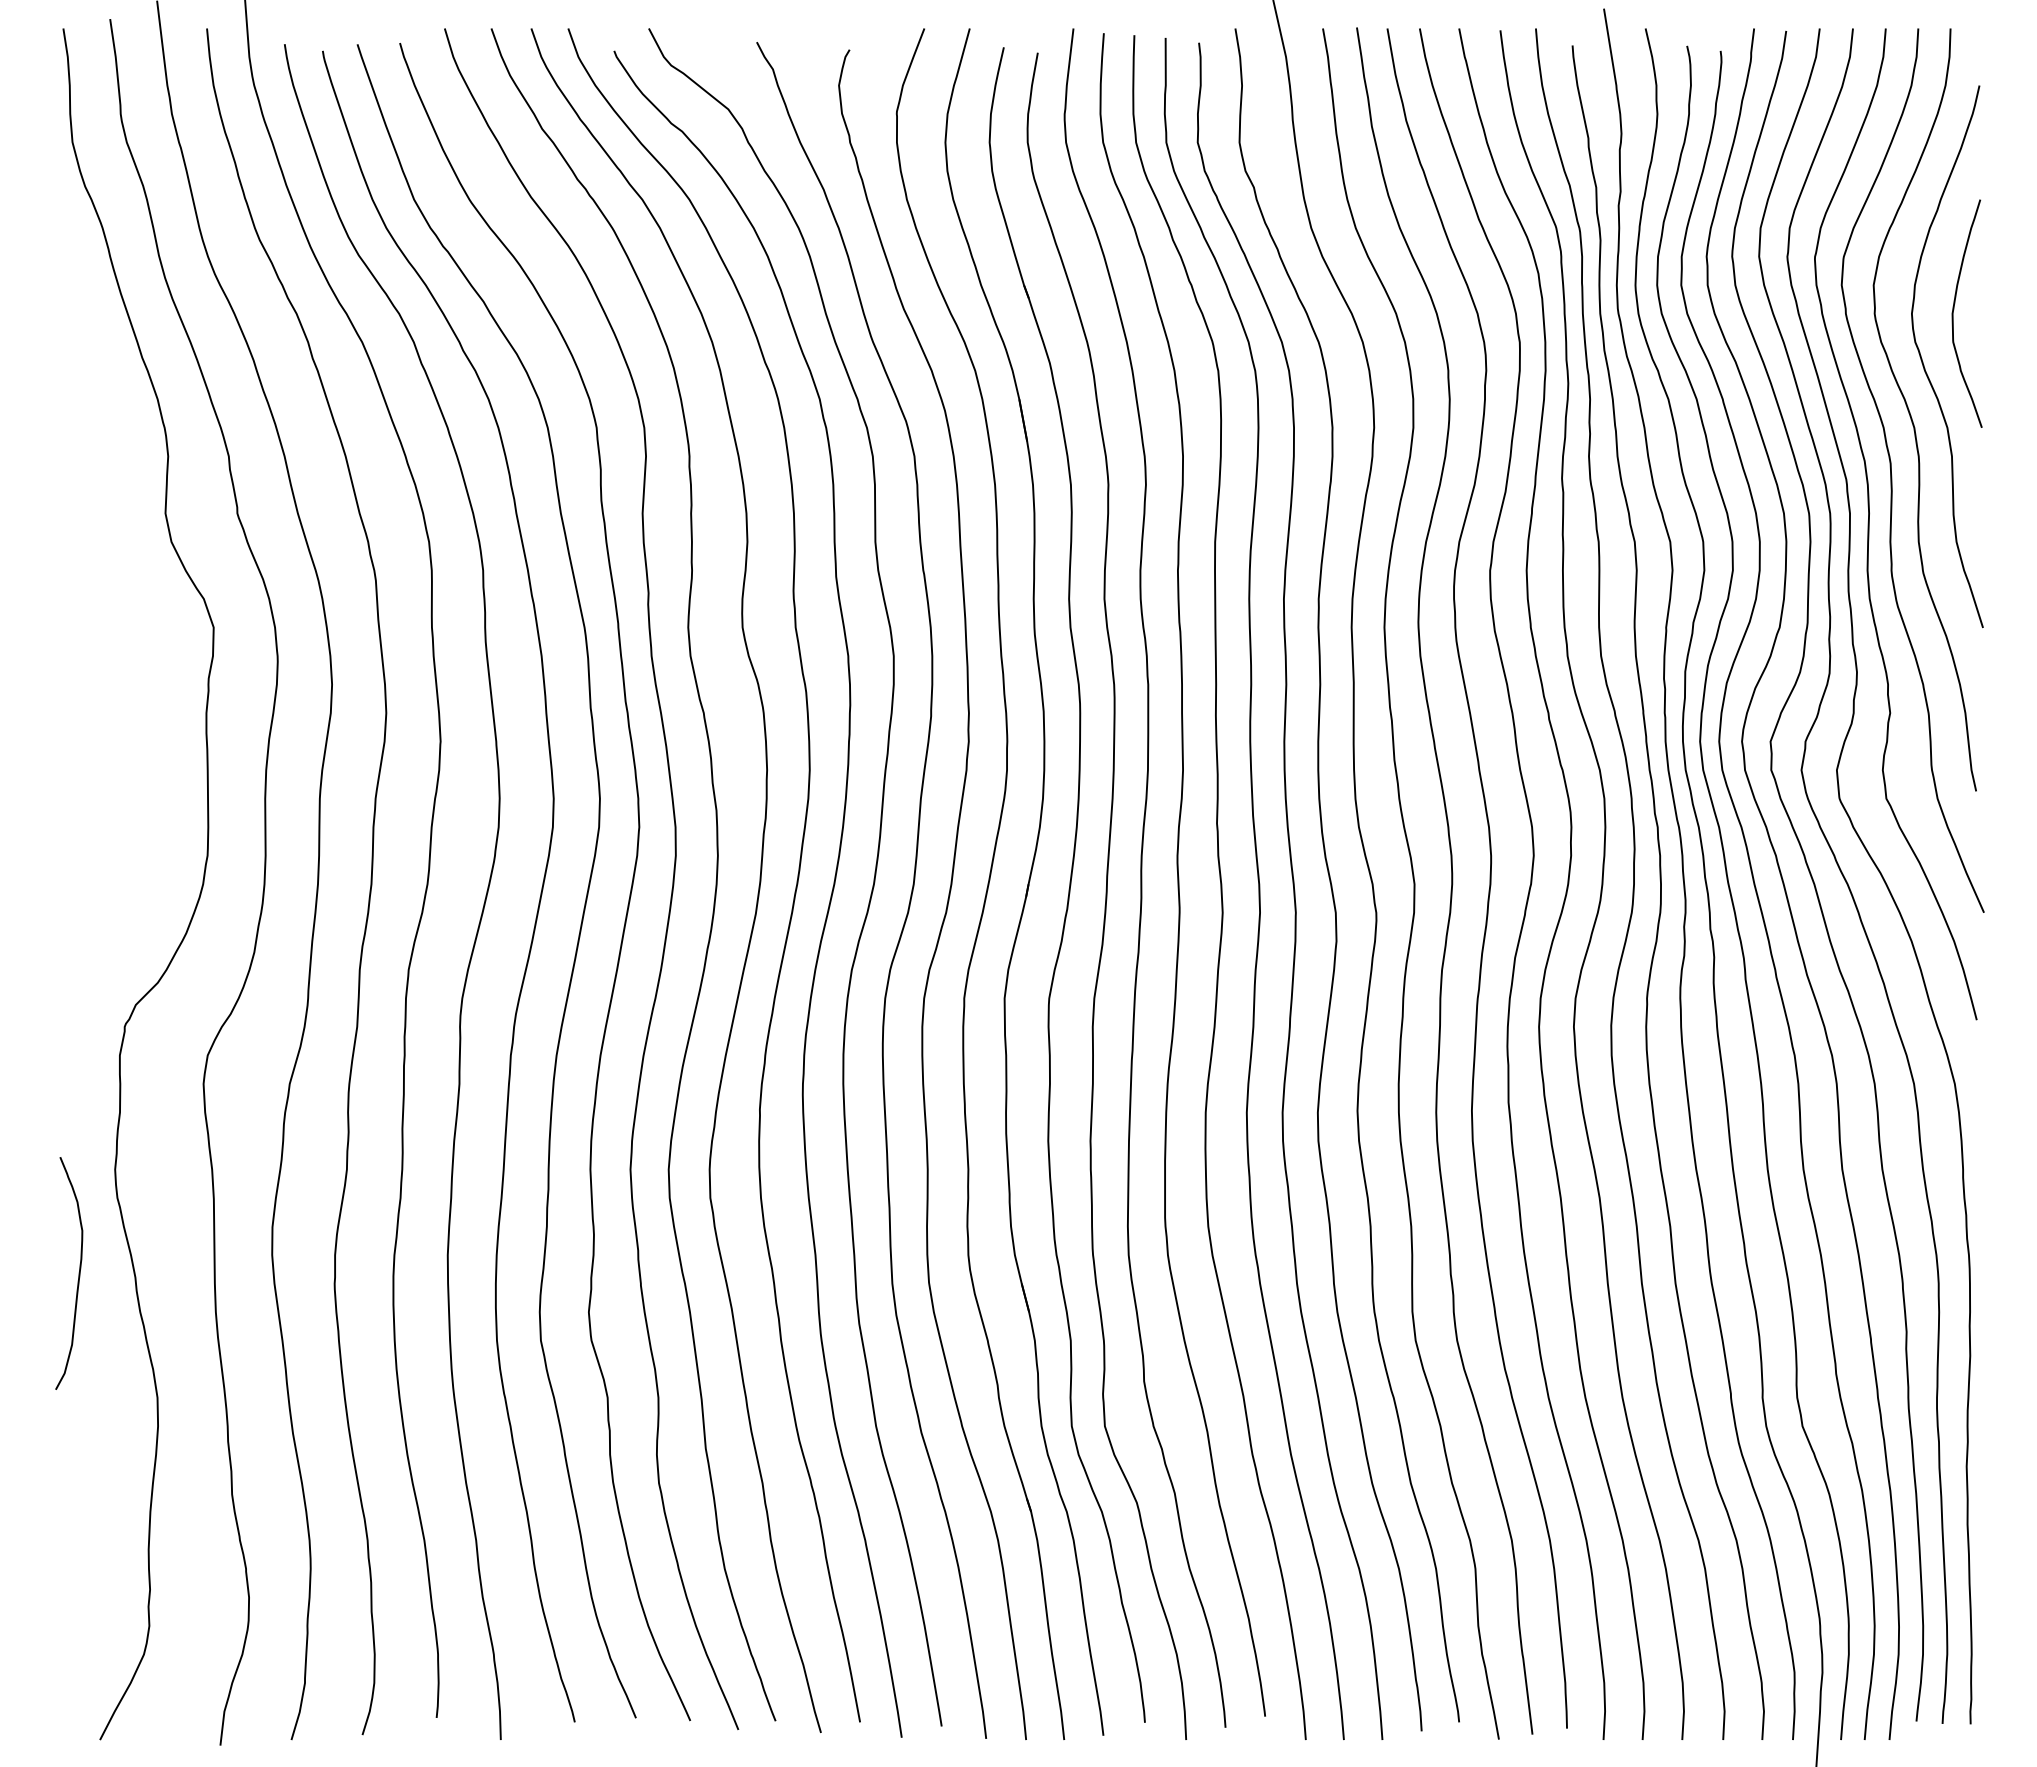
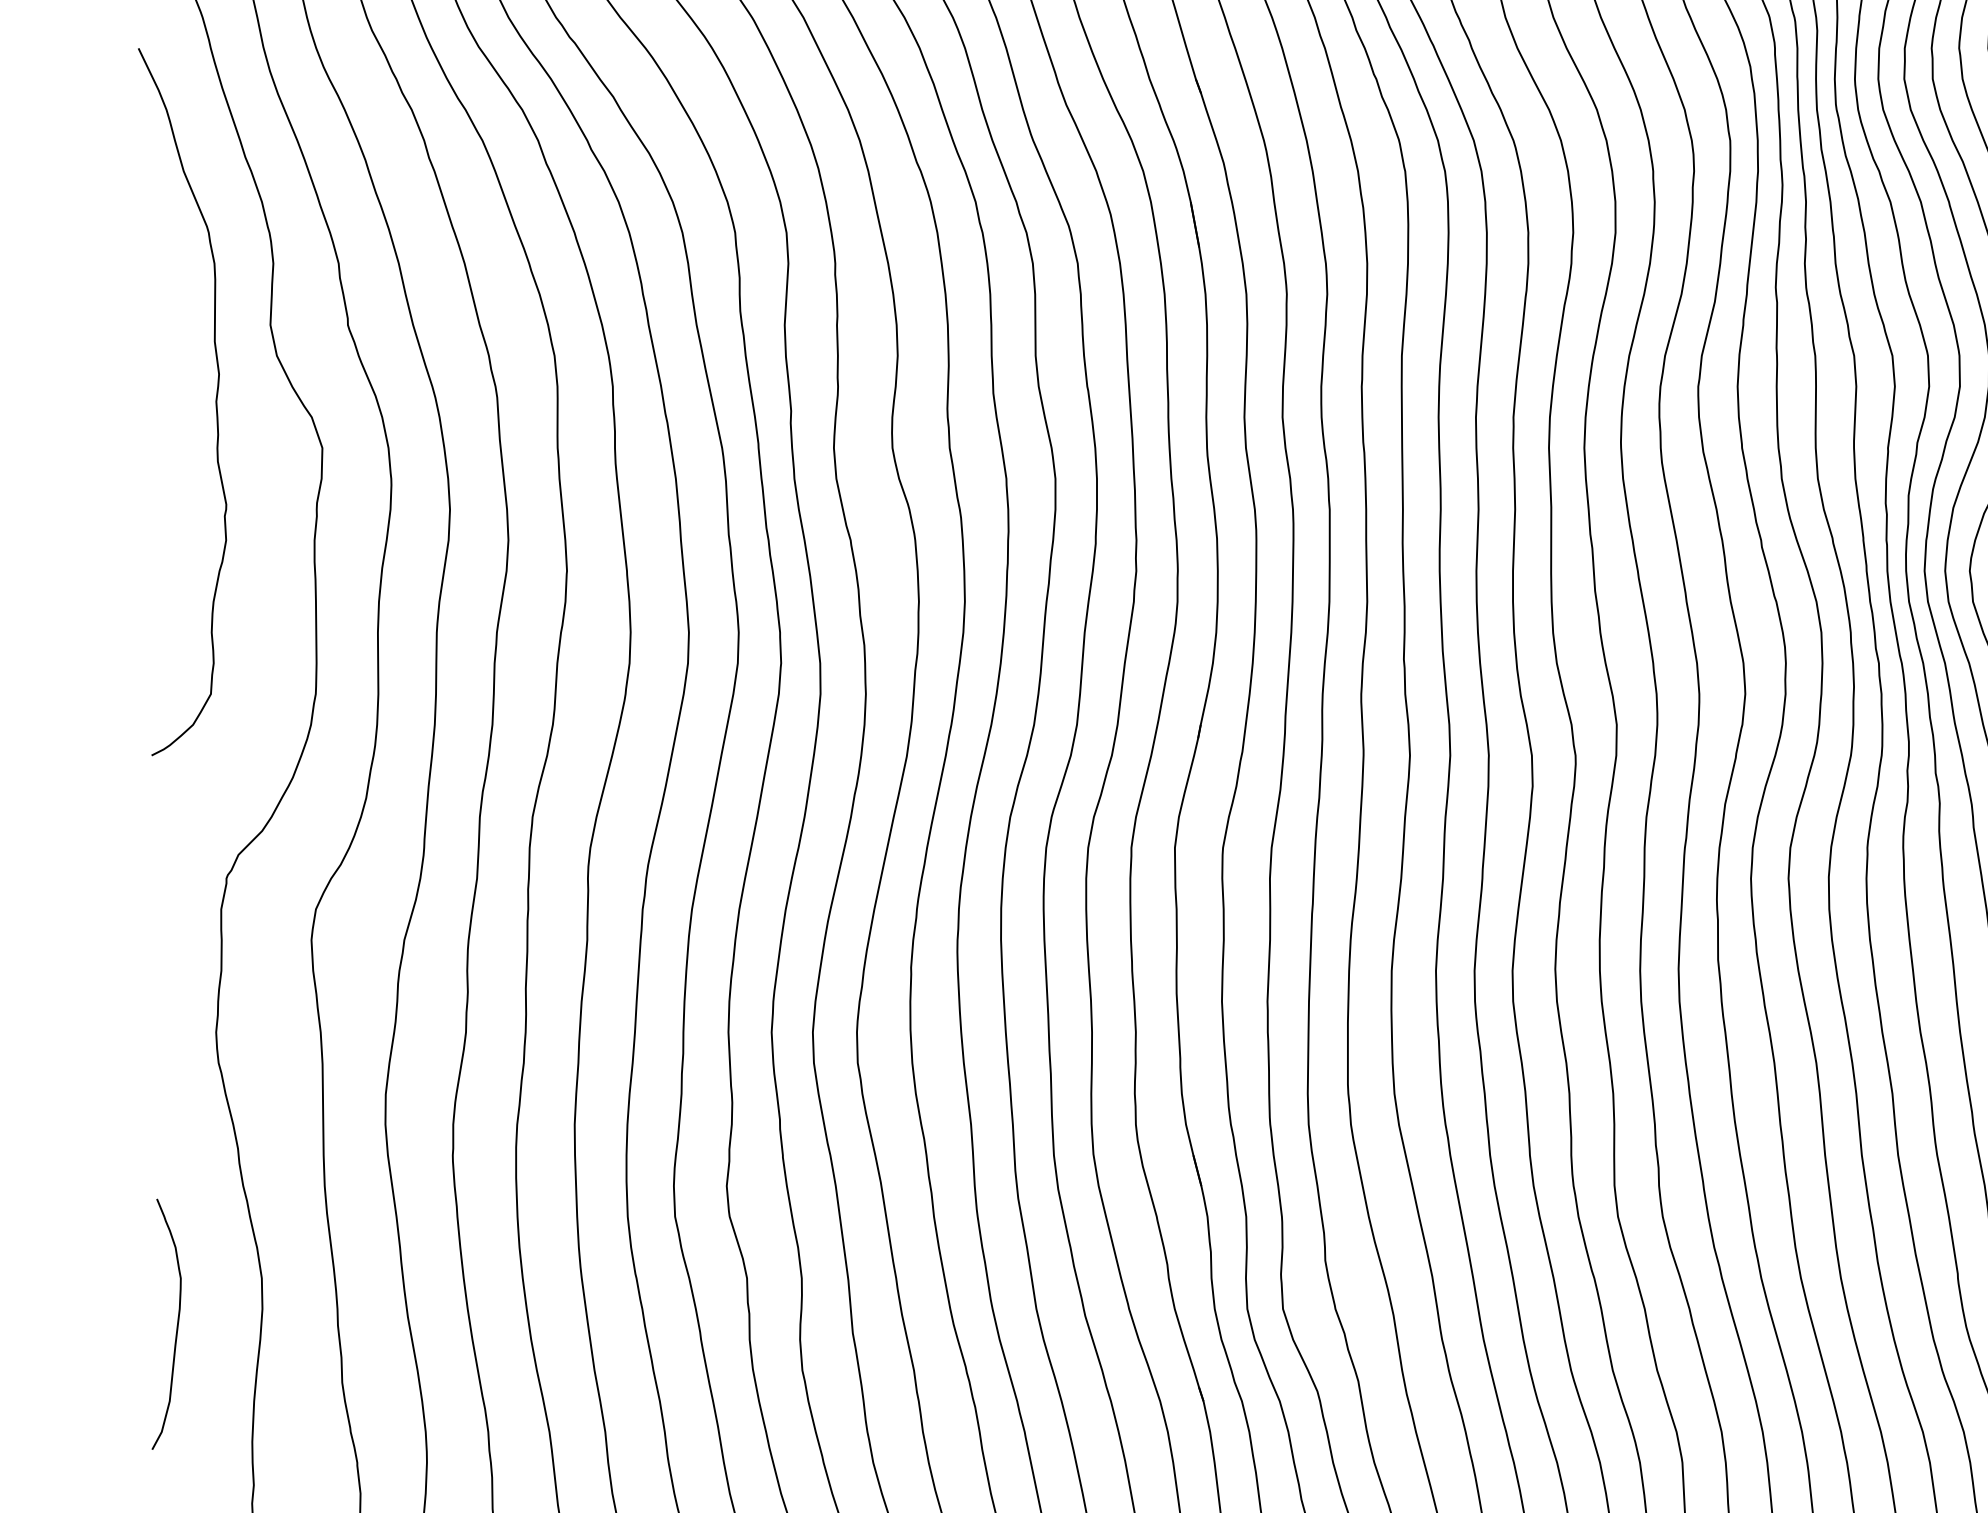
curve: (114, 584) -> (215, 401), added
curve: (78, 1273) -> (176, 1324), moved

